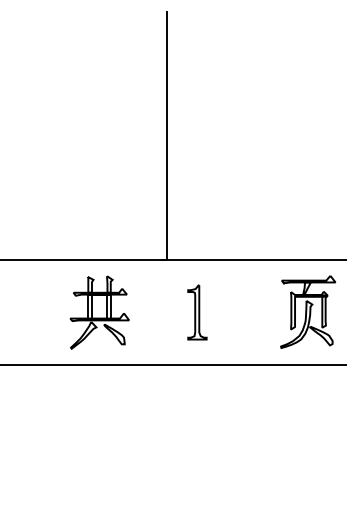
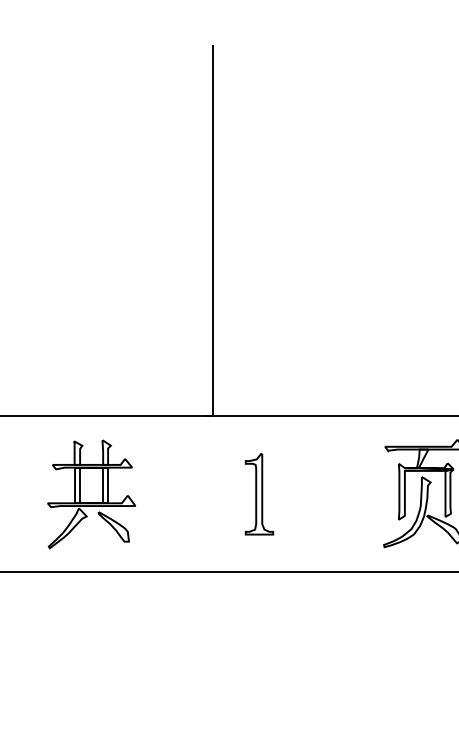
part: (99, 312) -> (91, 494), moved

